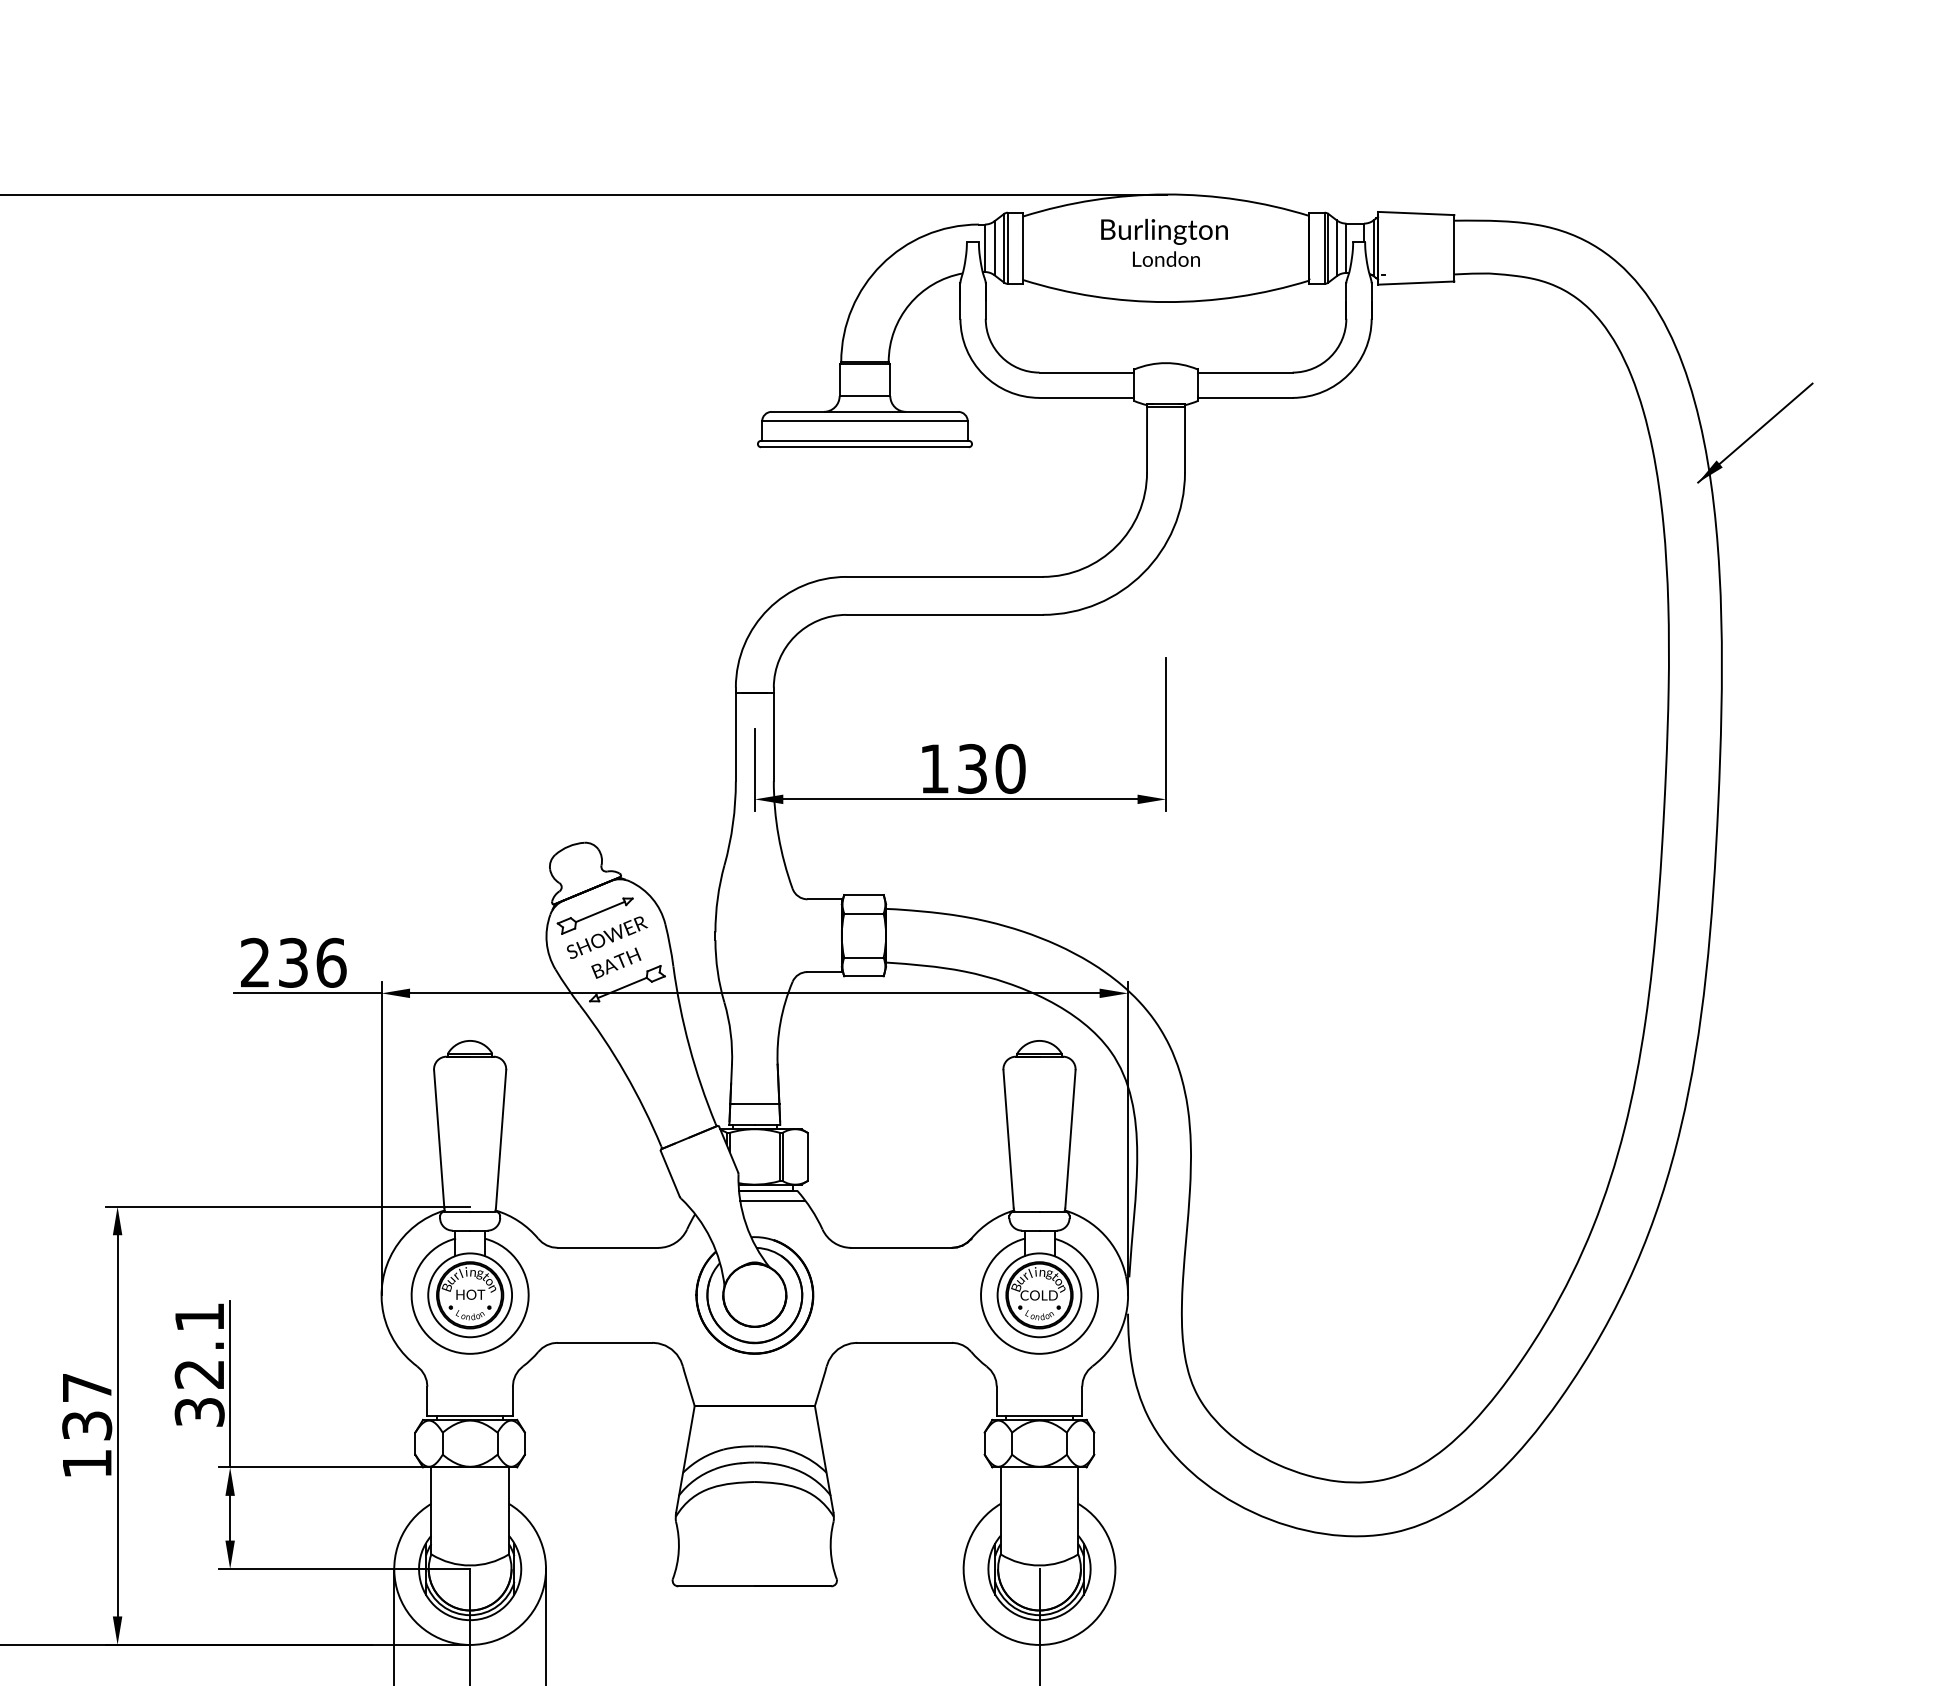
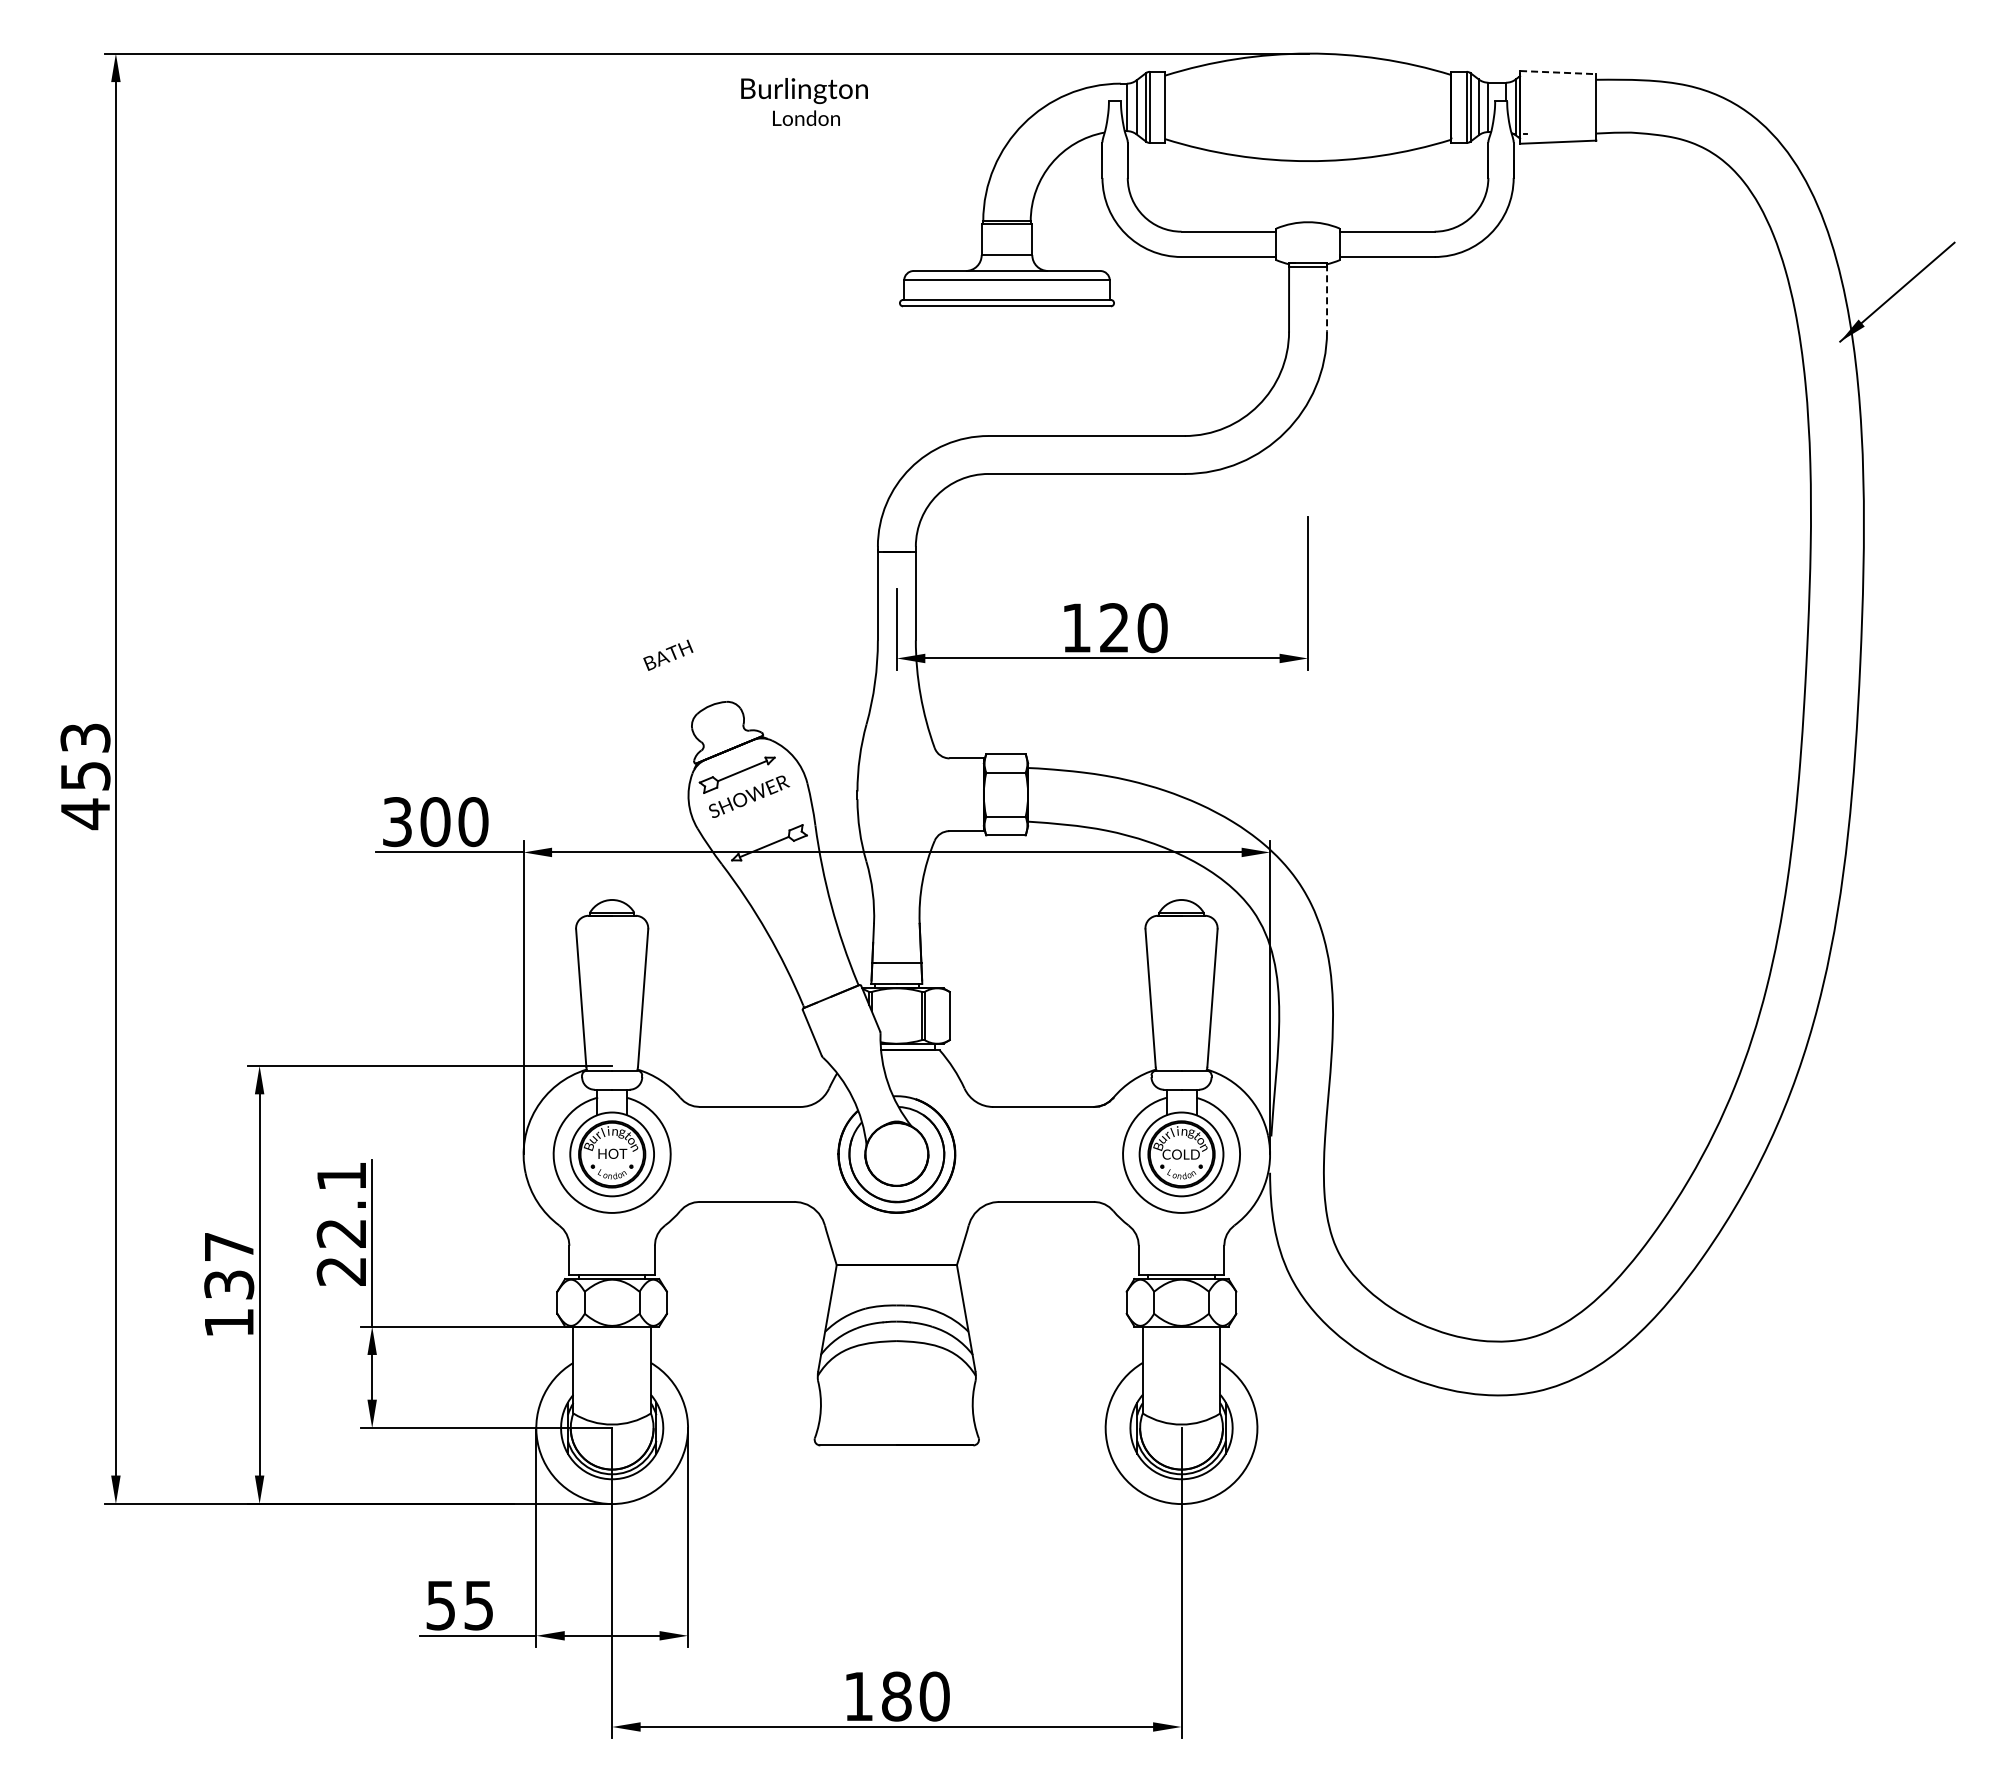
line: (1416, 213) -> (1558, 72), solid -> dashed
text: (1164, 242) -> (804, 101), moved
line: (1185, 438) -> (1327, 297), solid -> dashed
text: (972, 769) -> (1114, 628), 130 -> 120
text: (616, 962) -> (668, 654), moved
text: (293, 963) -> (435, 822), 236 -> 300
line: (772, 1200) -> (914, 1059), removed
text: (199, 1412) -> (341, 1271), 32.1 -> 22.1

